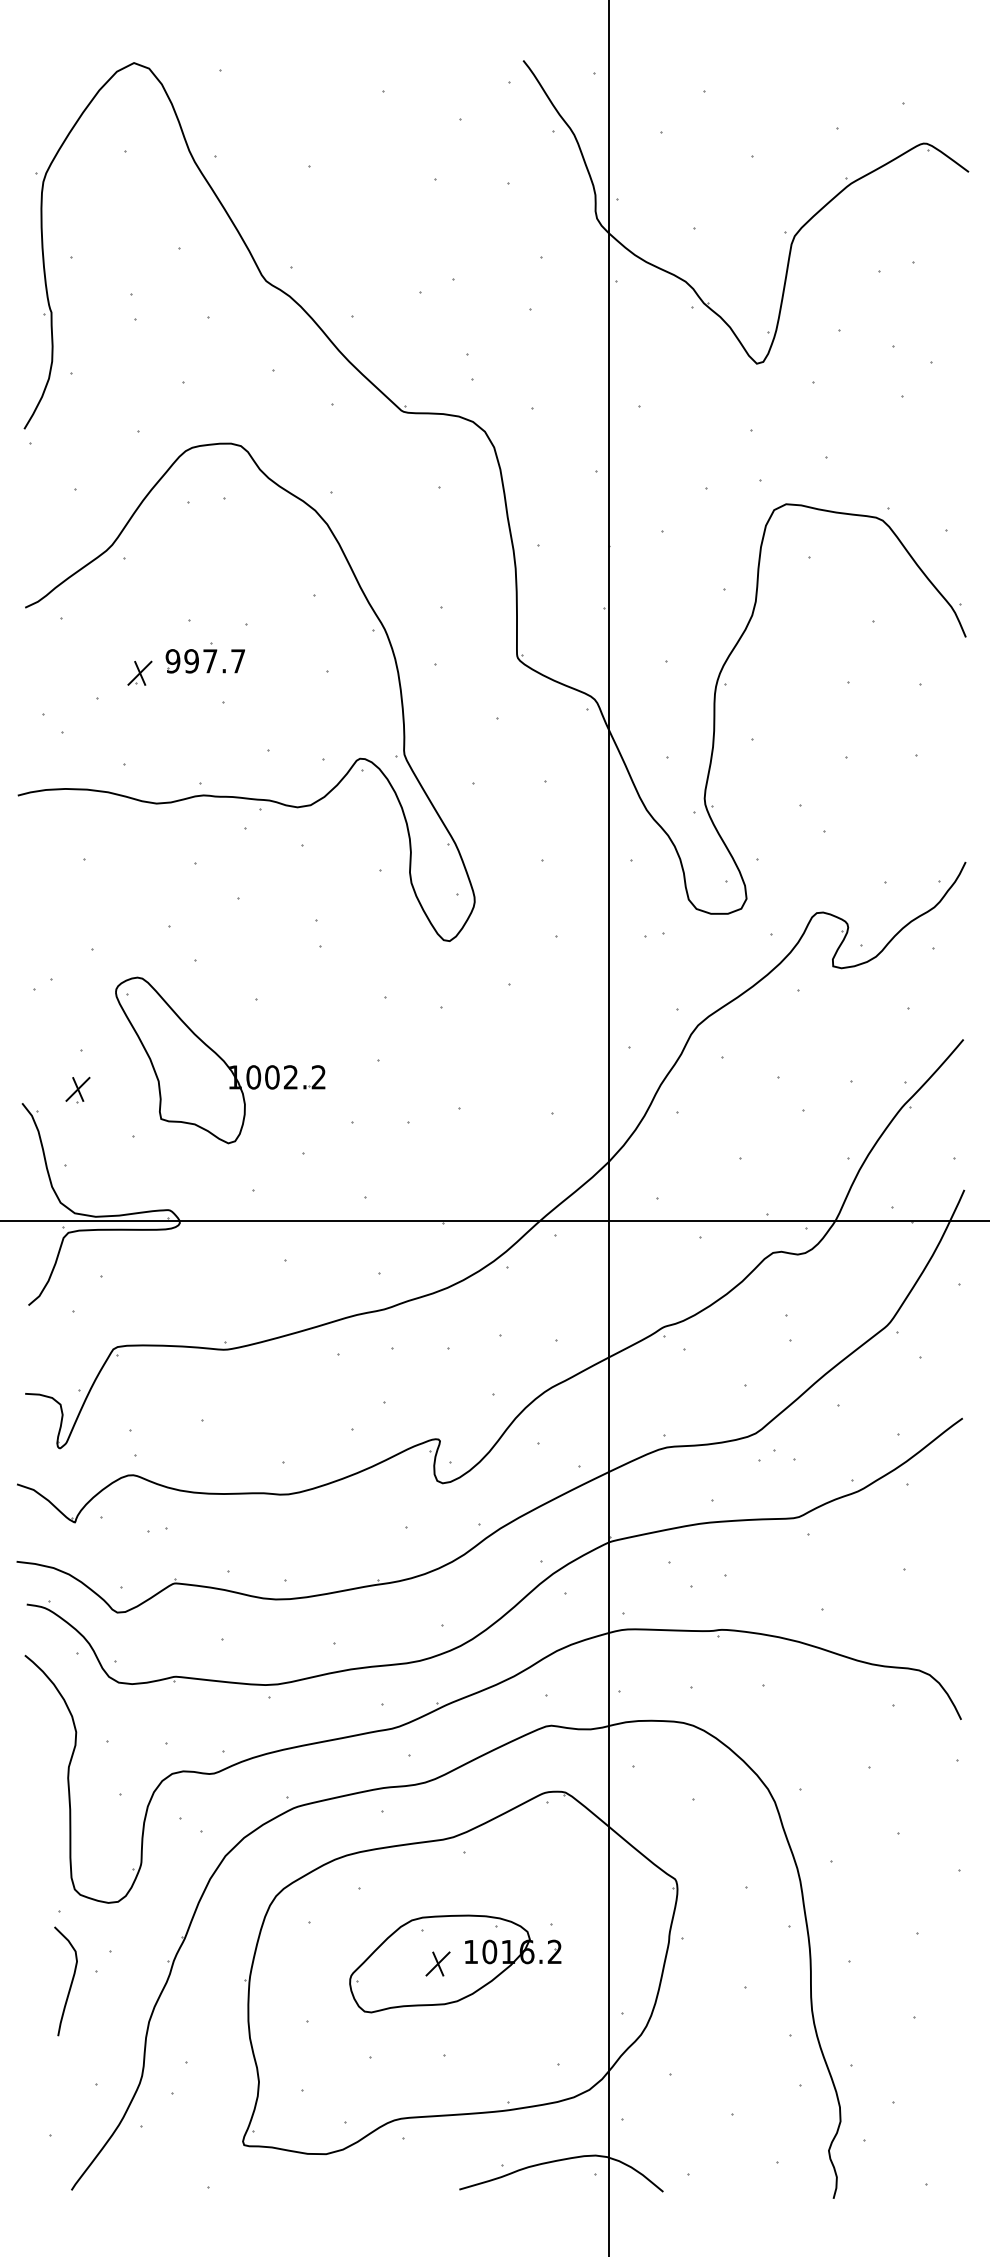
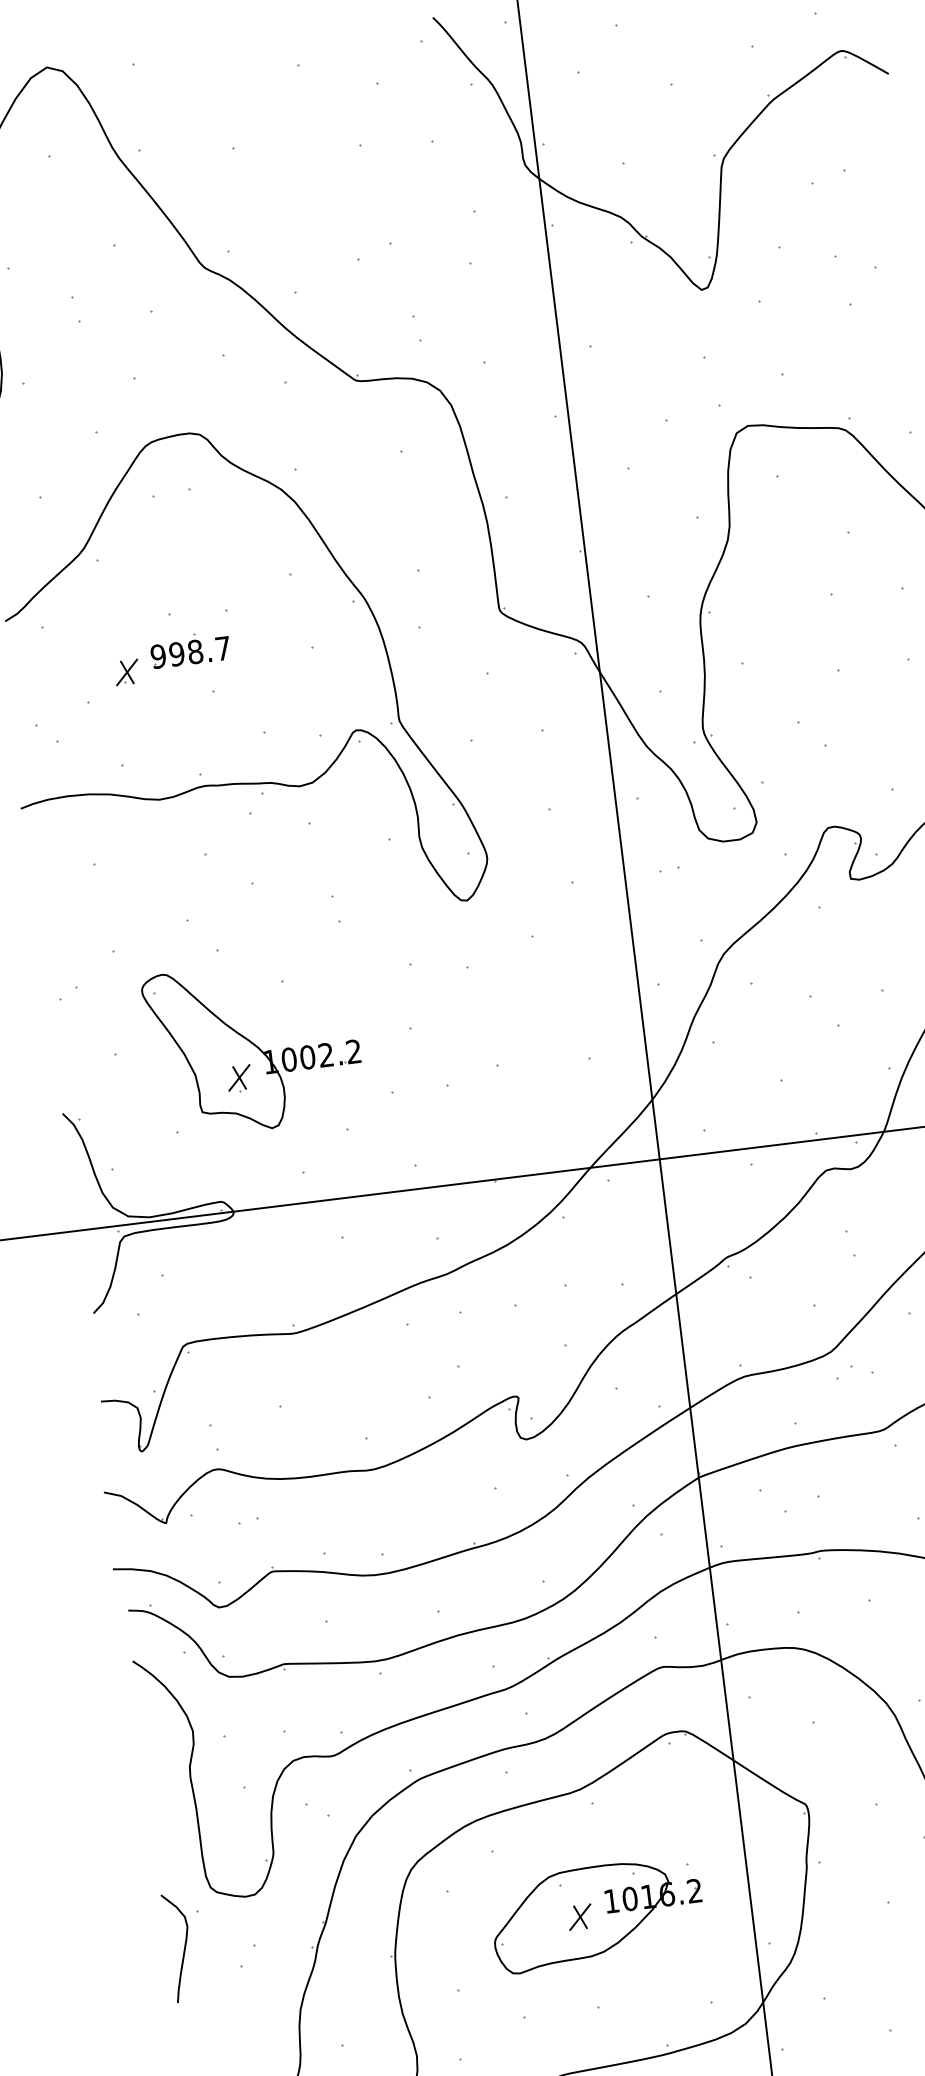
text: (210, 661) -> (195, 652), 997.7 -> 998.7
part: (77, 1089) -> (238, 1078), moved
curve: (70, 1983) -> (183, 1949), moved

